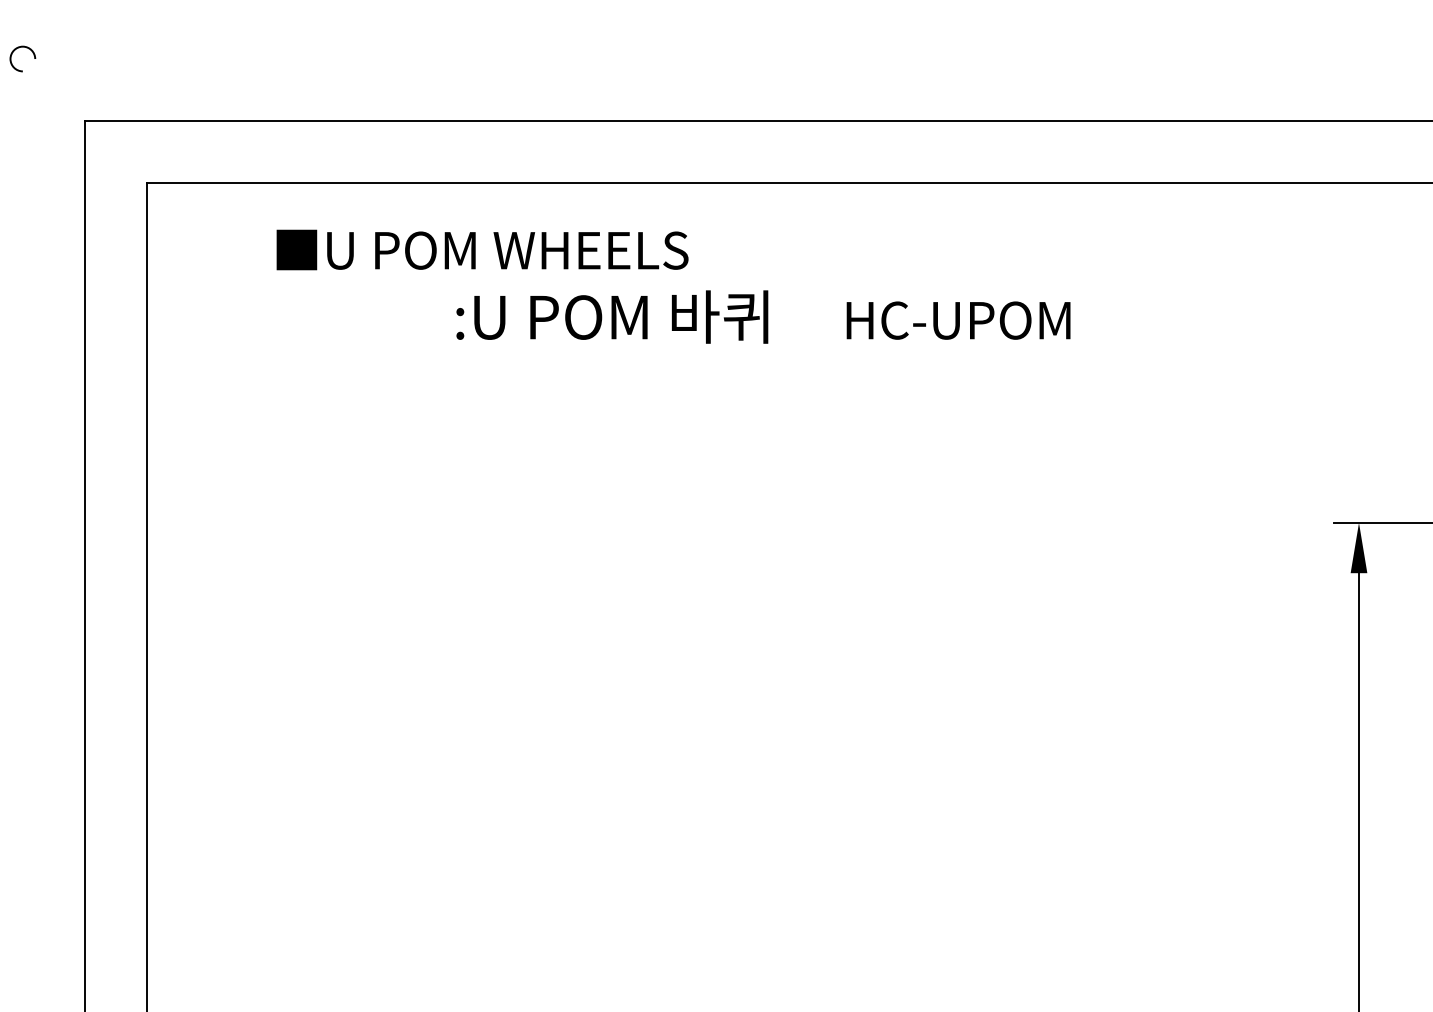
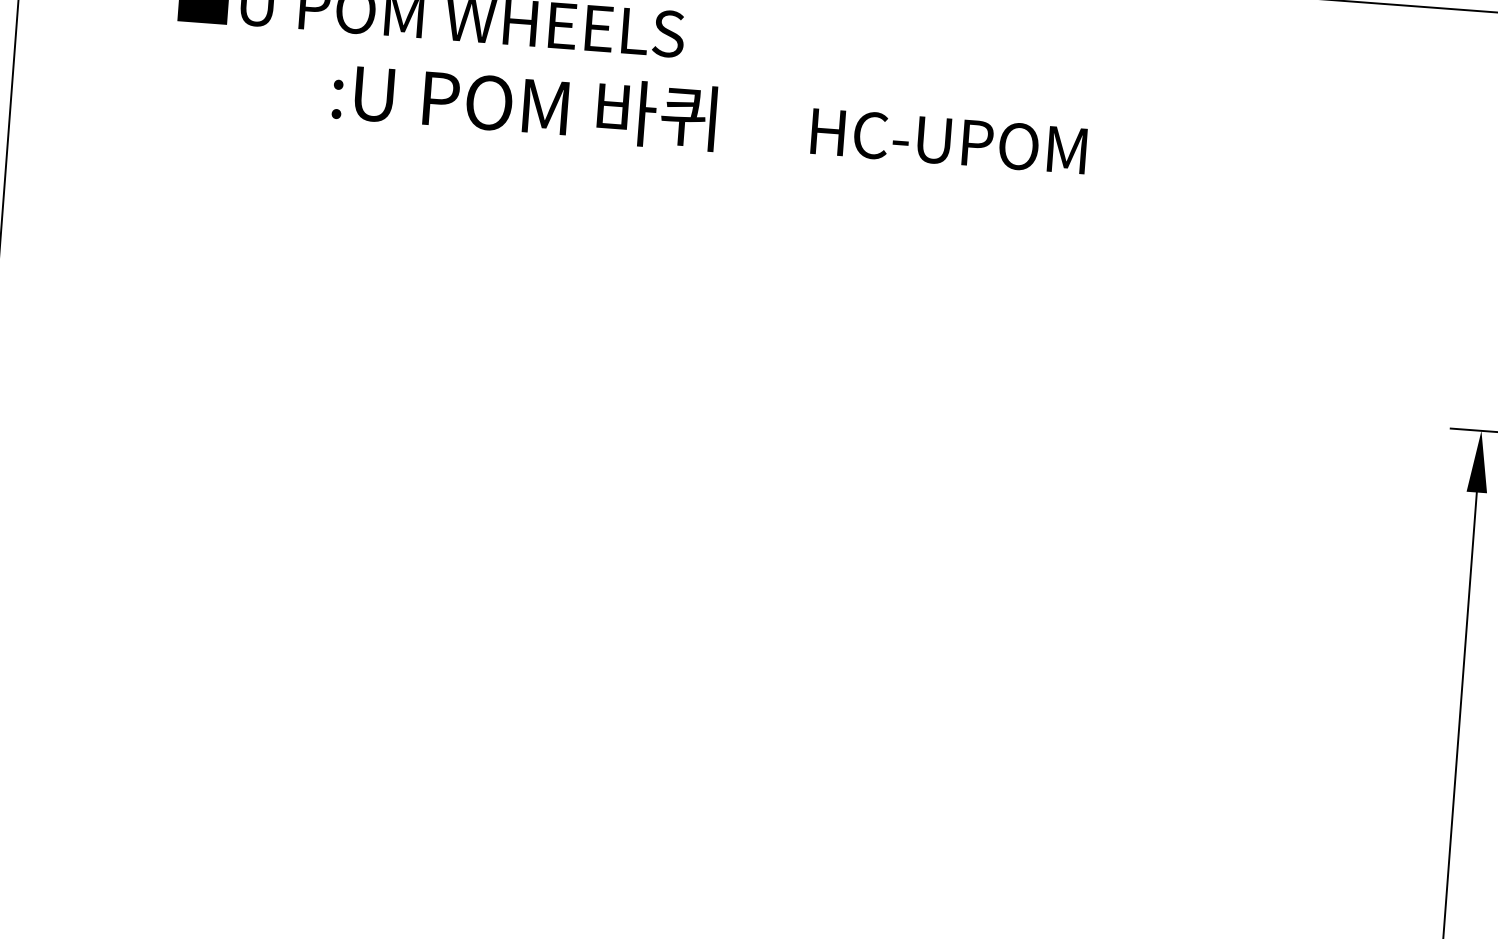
text: (763, 316) -> (710, 118), moved

